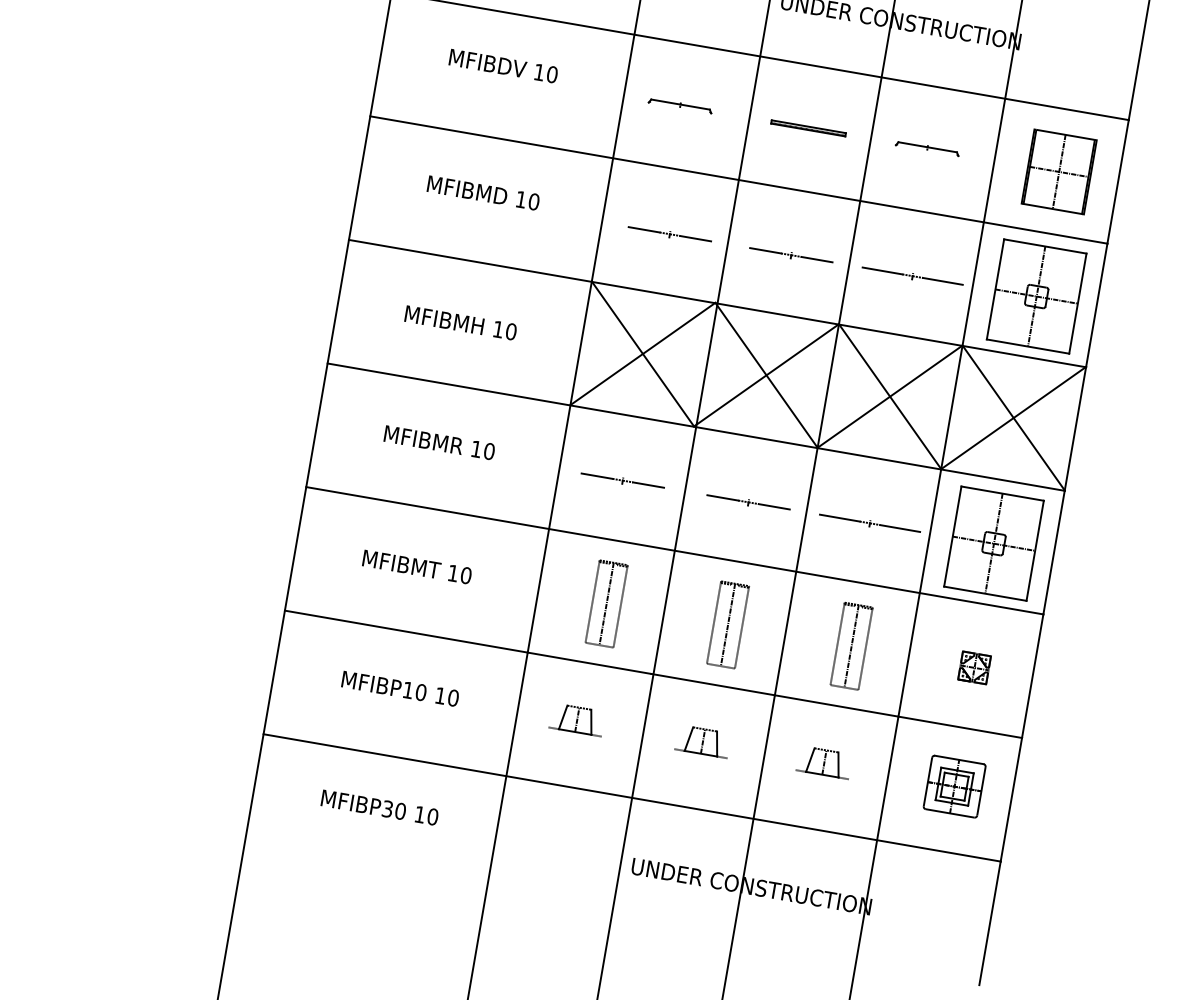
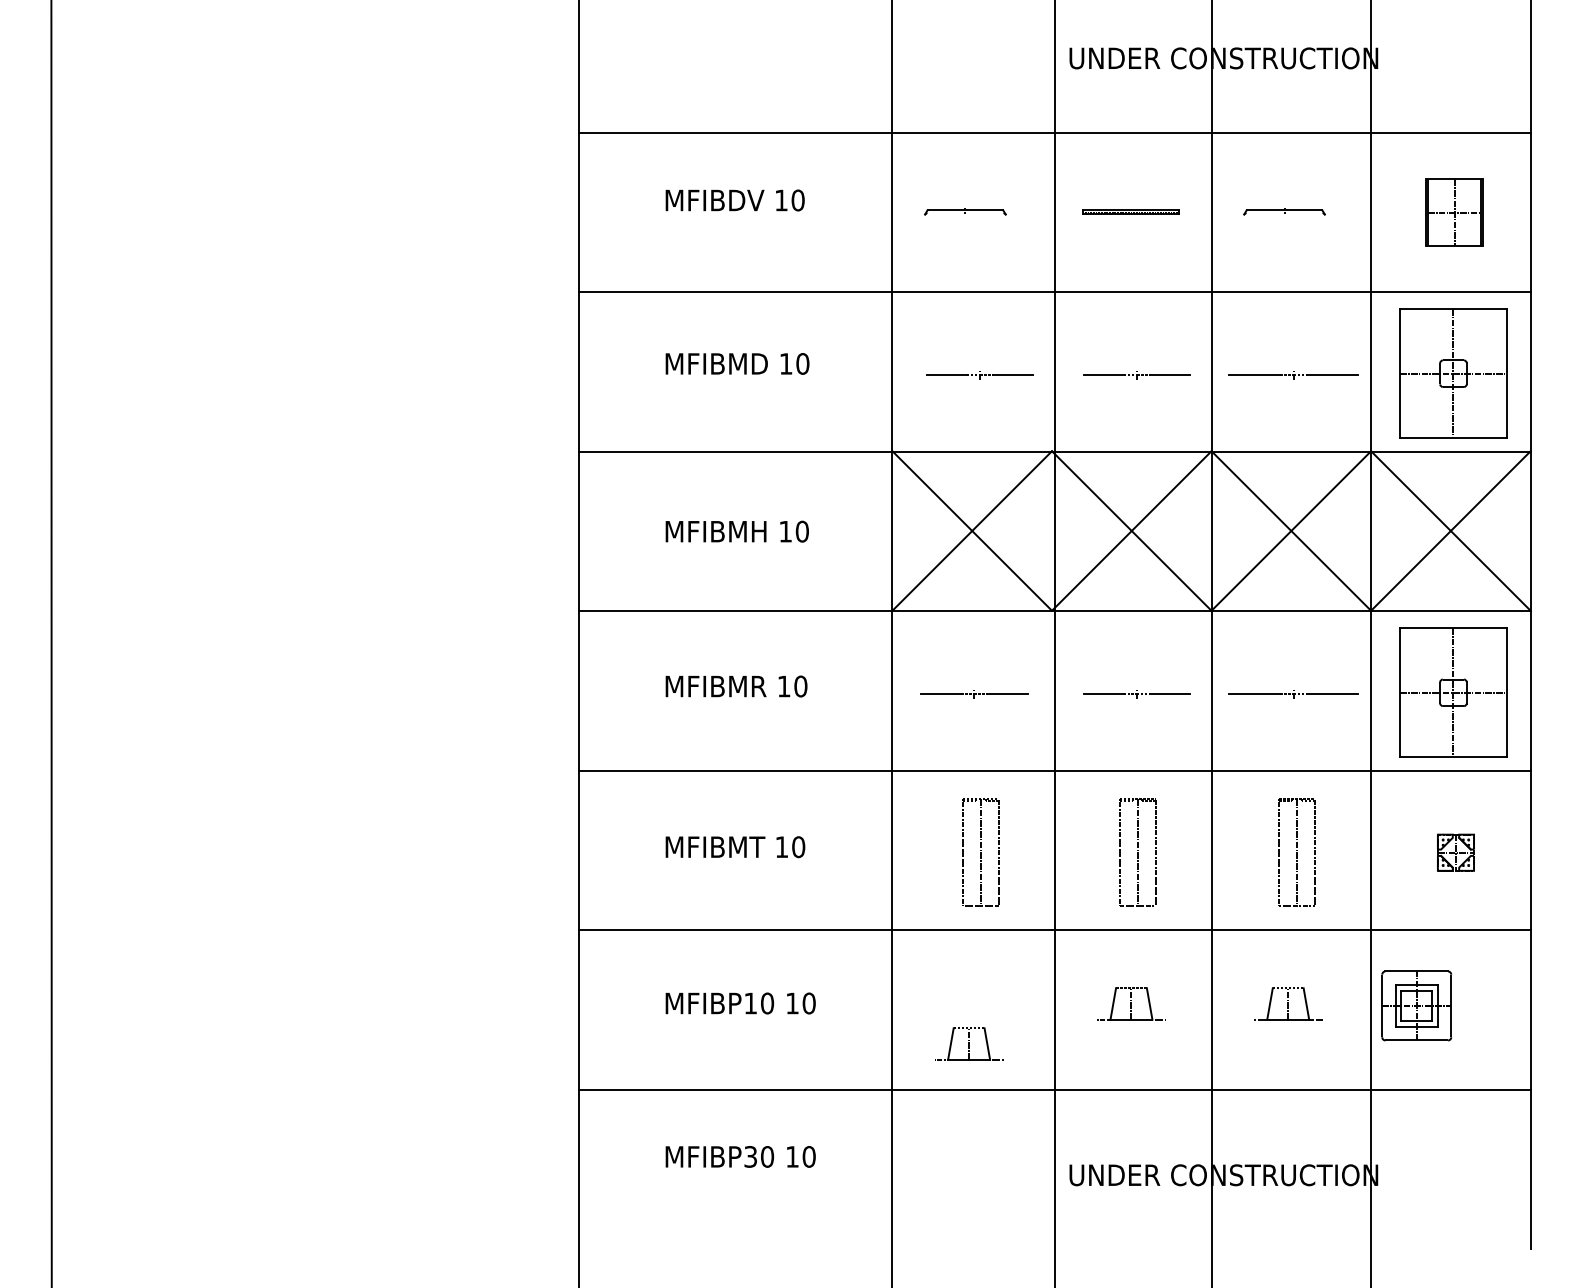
part: (1059, 171) -> (1454, 212), size x0.7
part: (577, 719) -> (969, 1043), moved
part: (954, 786) -> (1416, 1005), moved

